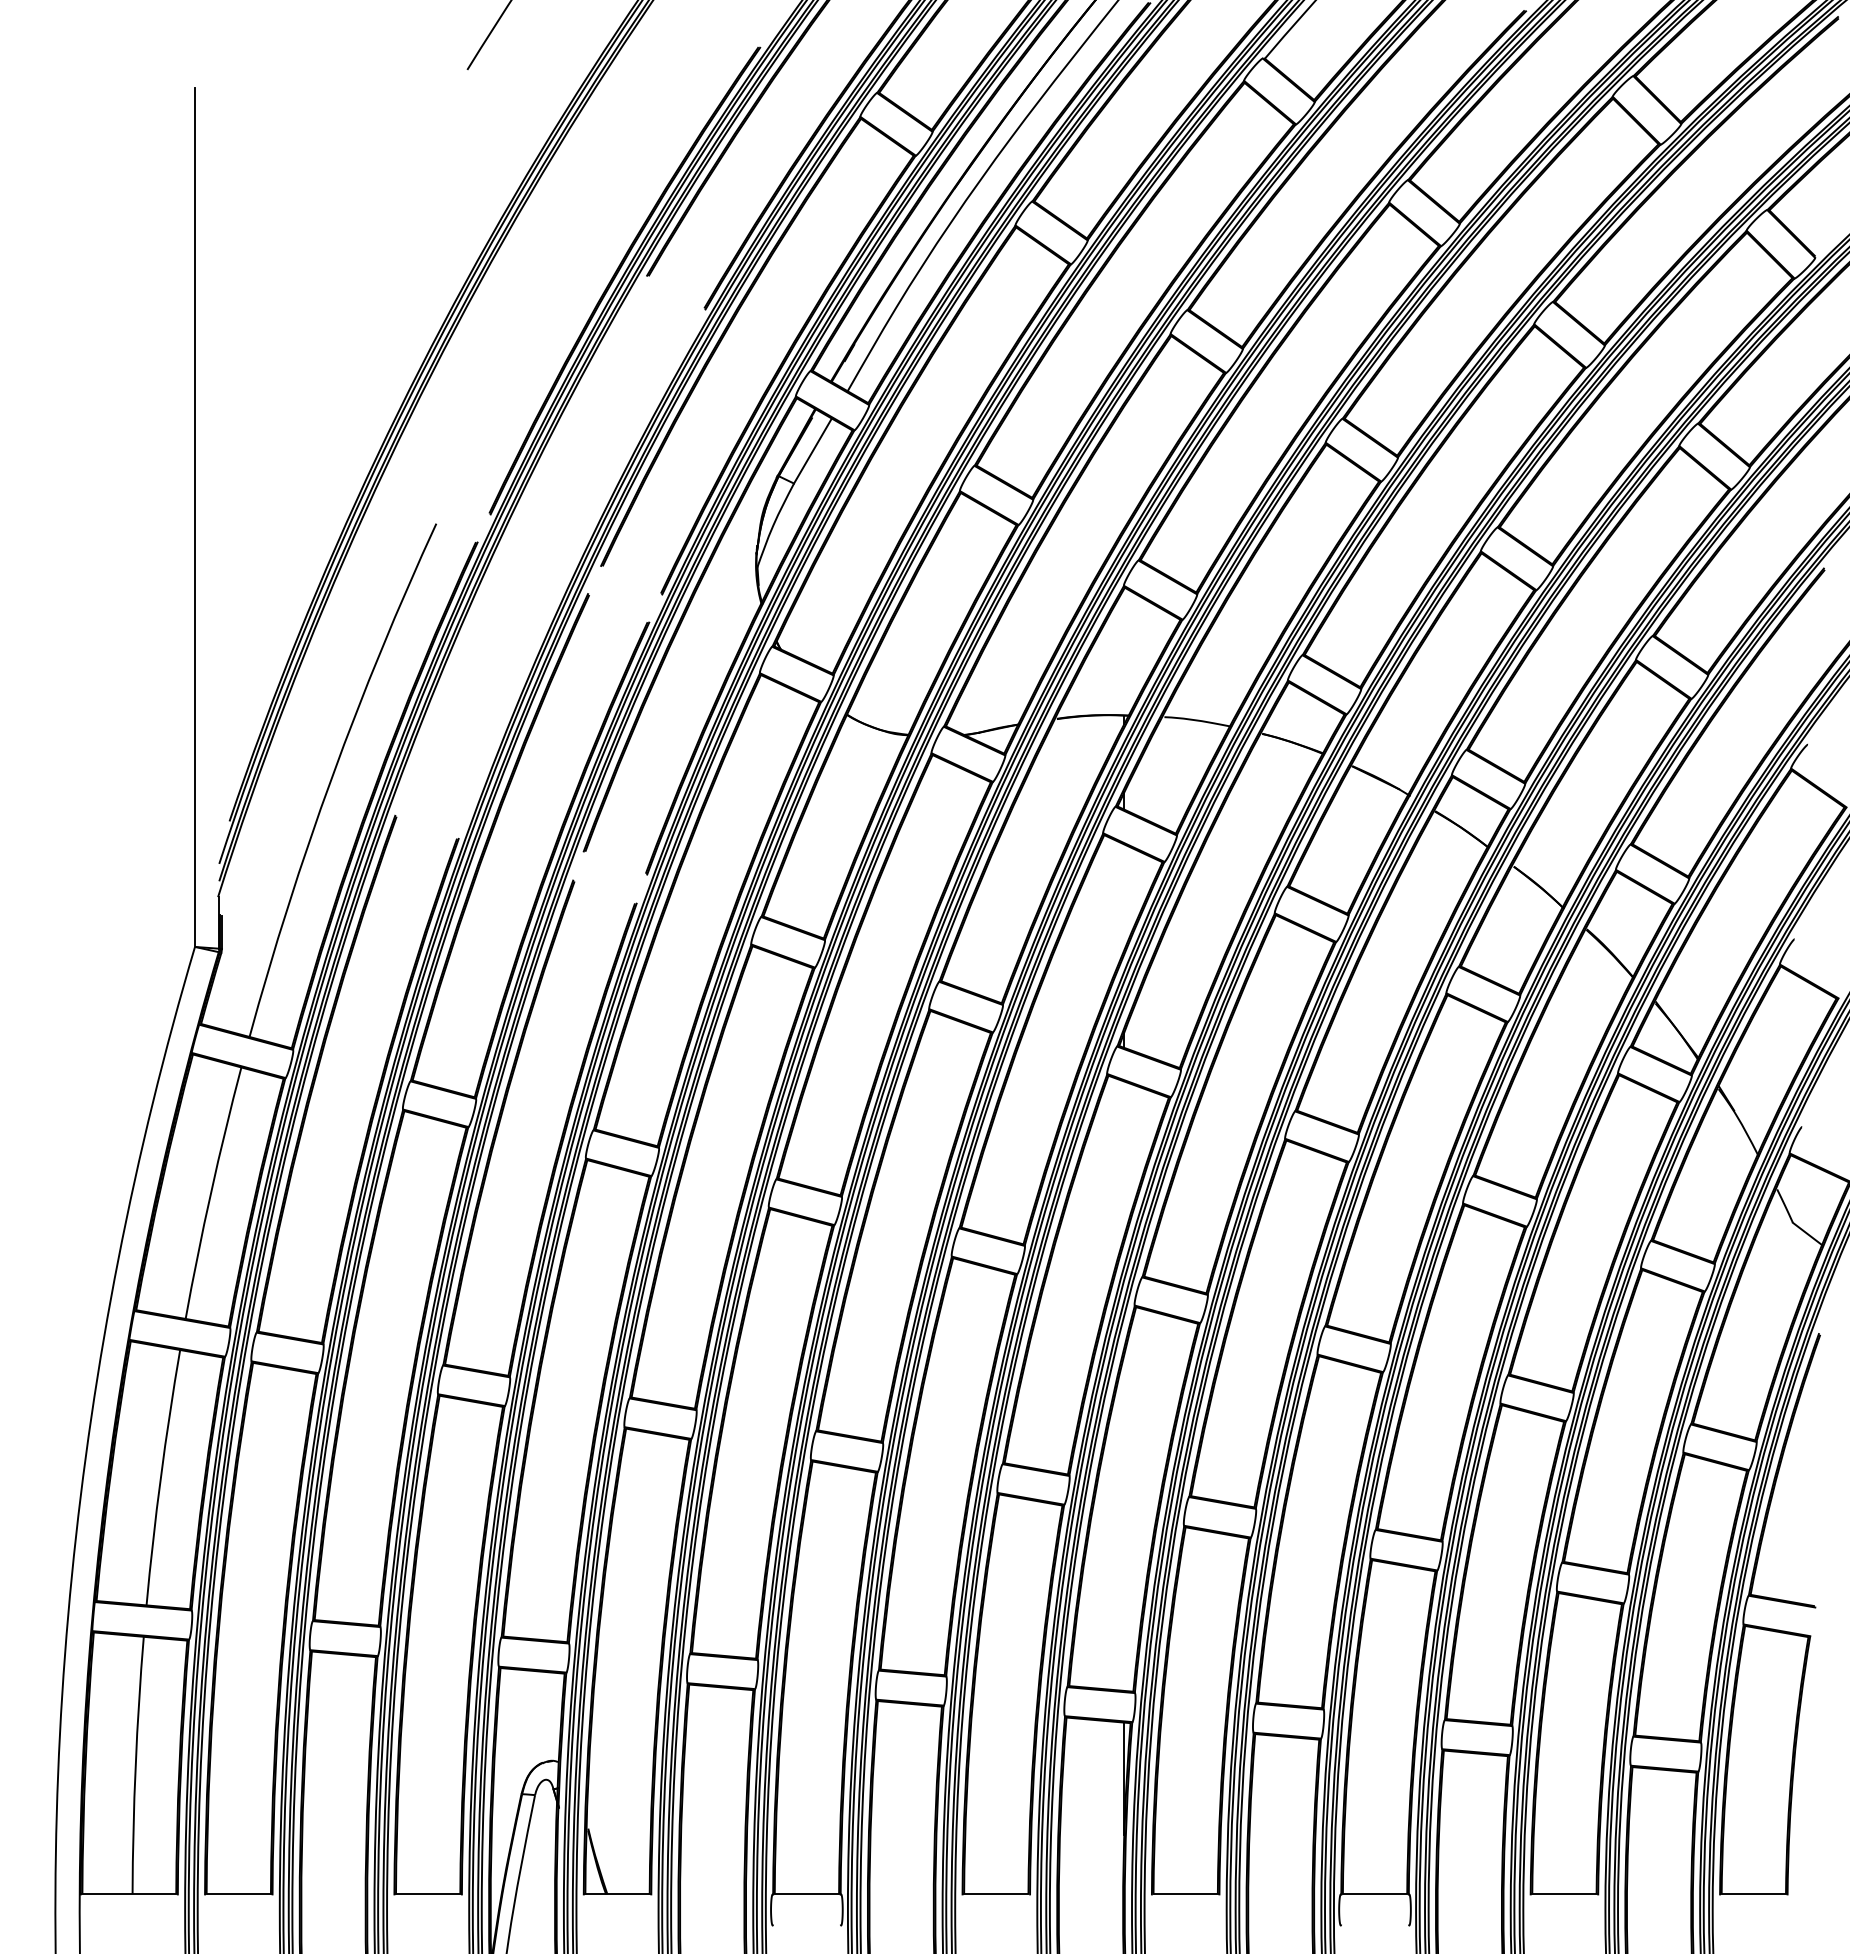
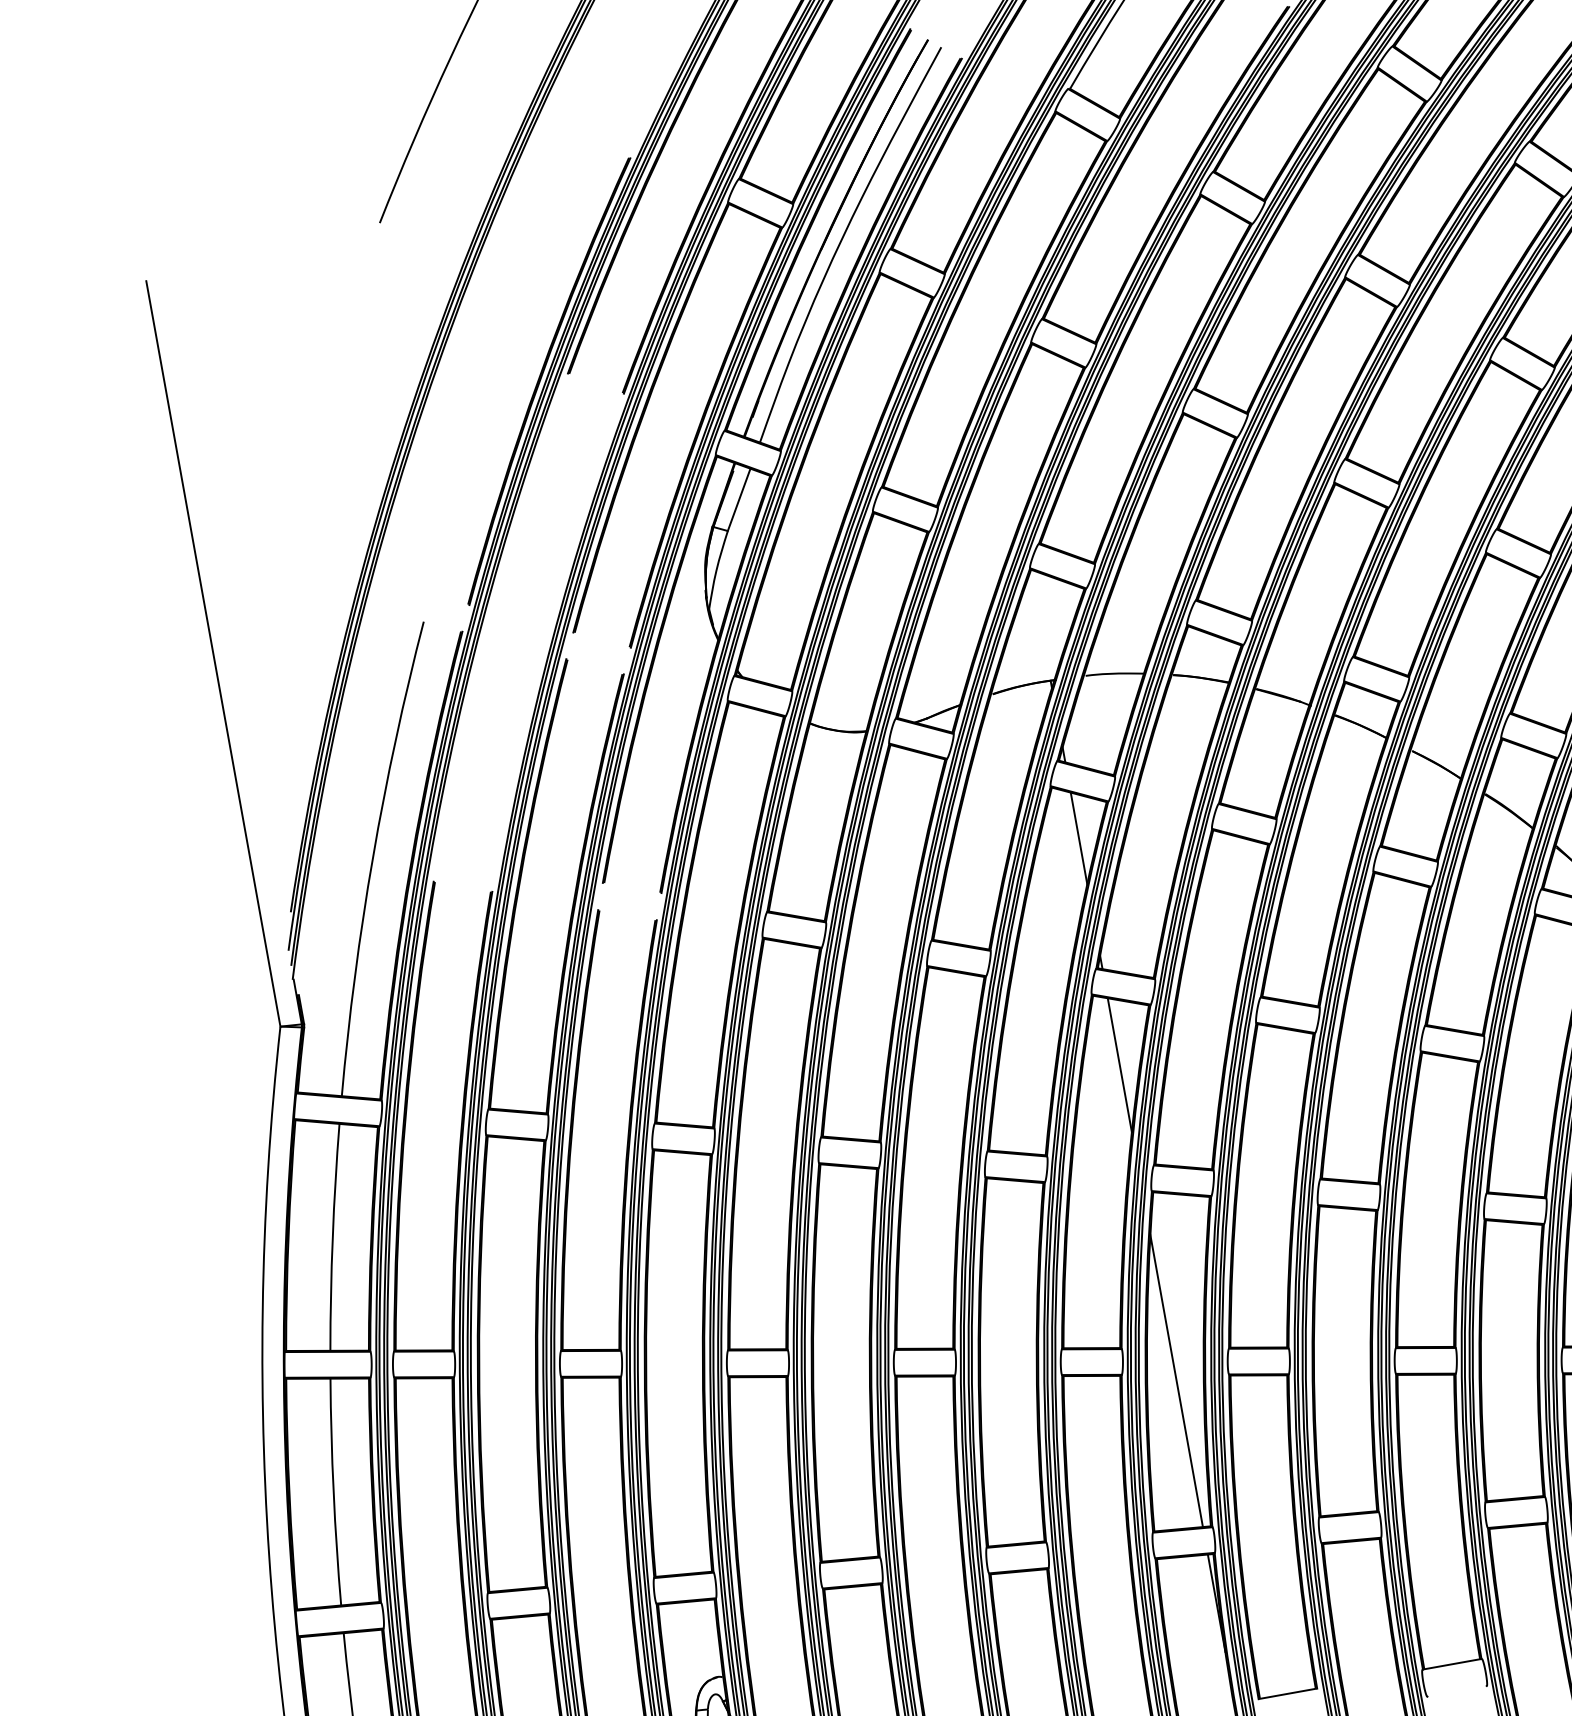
line: (1124, 896) -> (1079, 837), added
line: (1124, 1158) -> (1119, 1065), added
line: (1124, 1522) -> (1176, 1380), added

